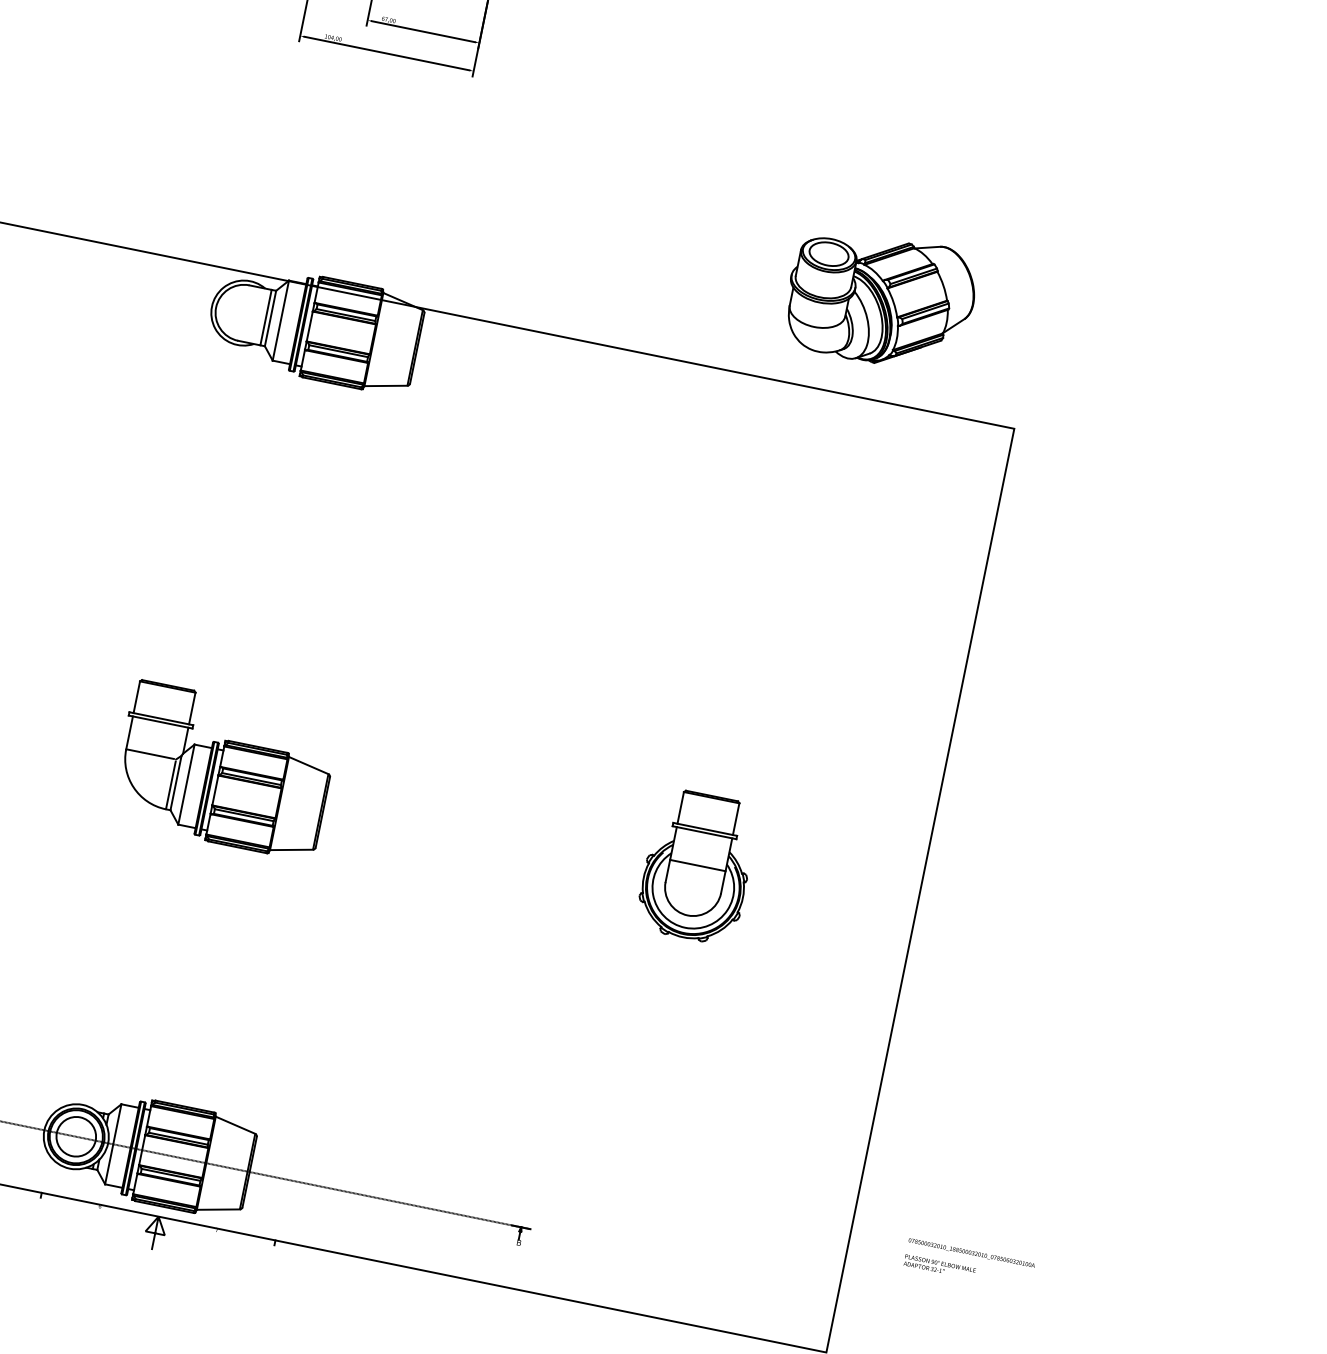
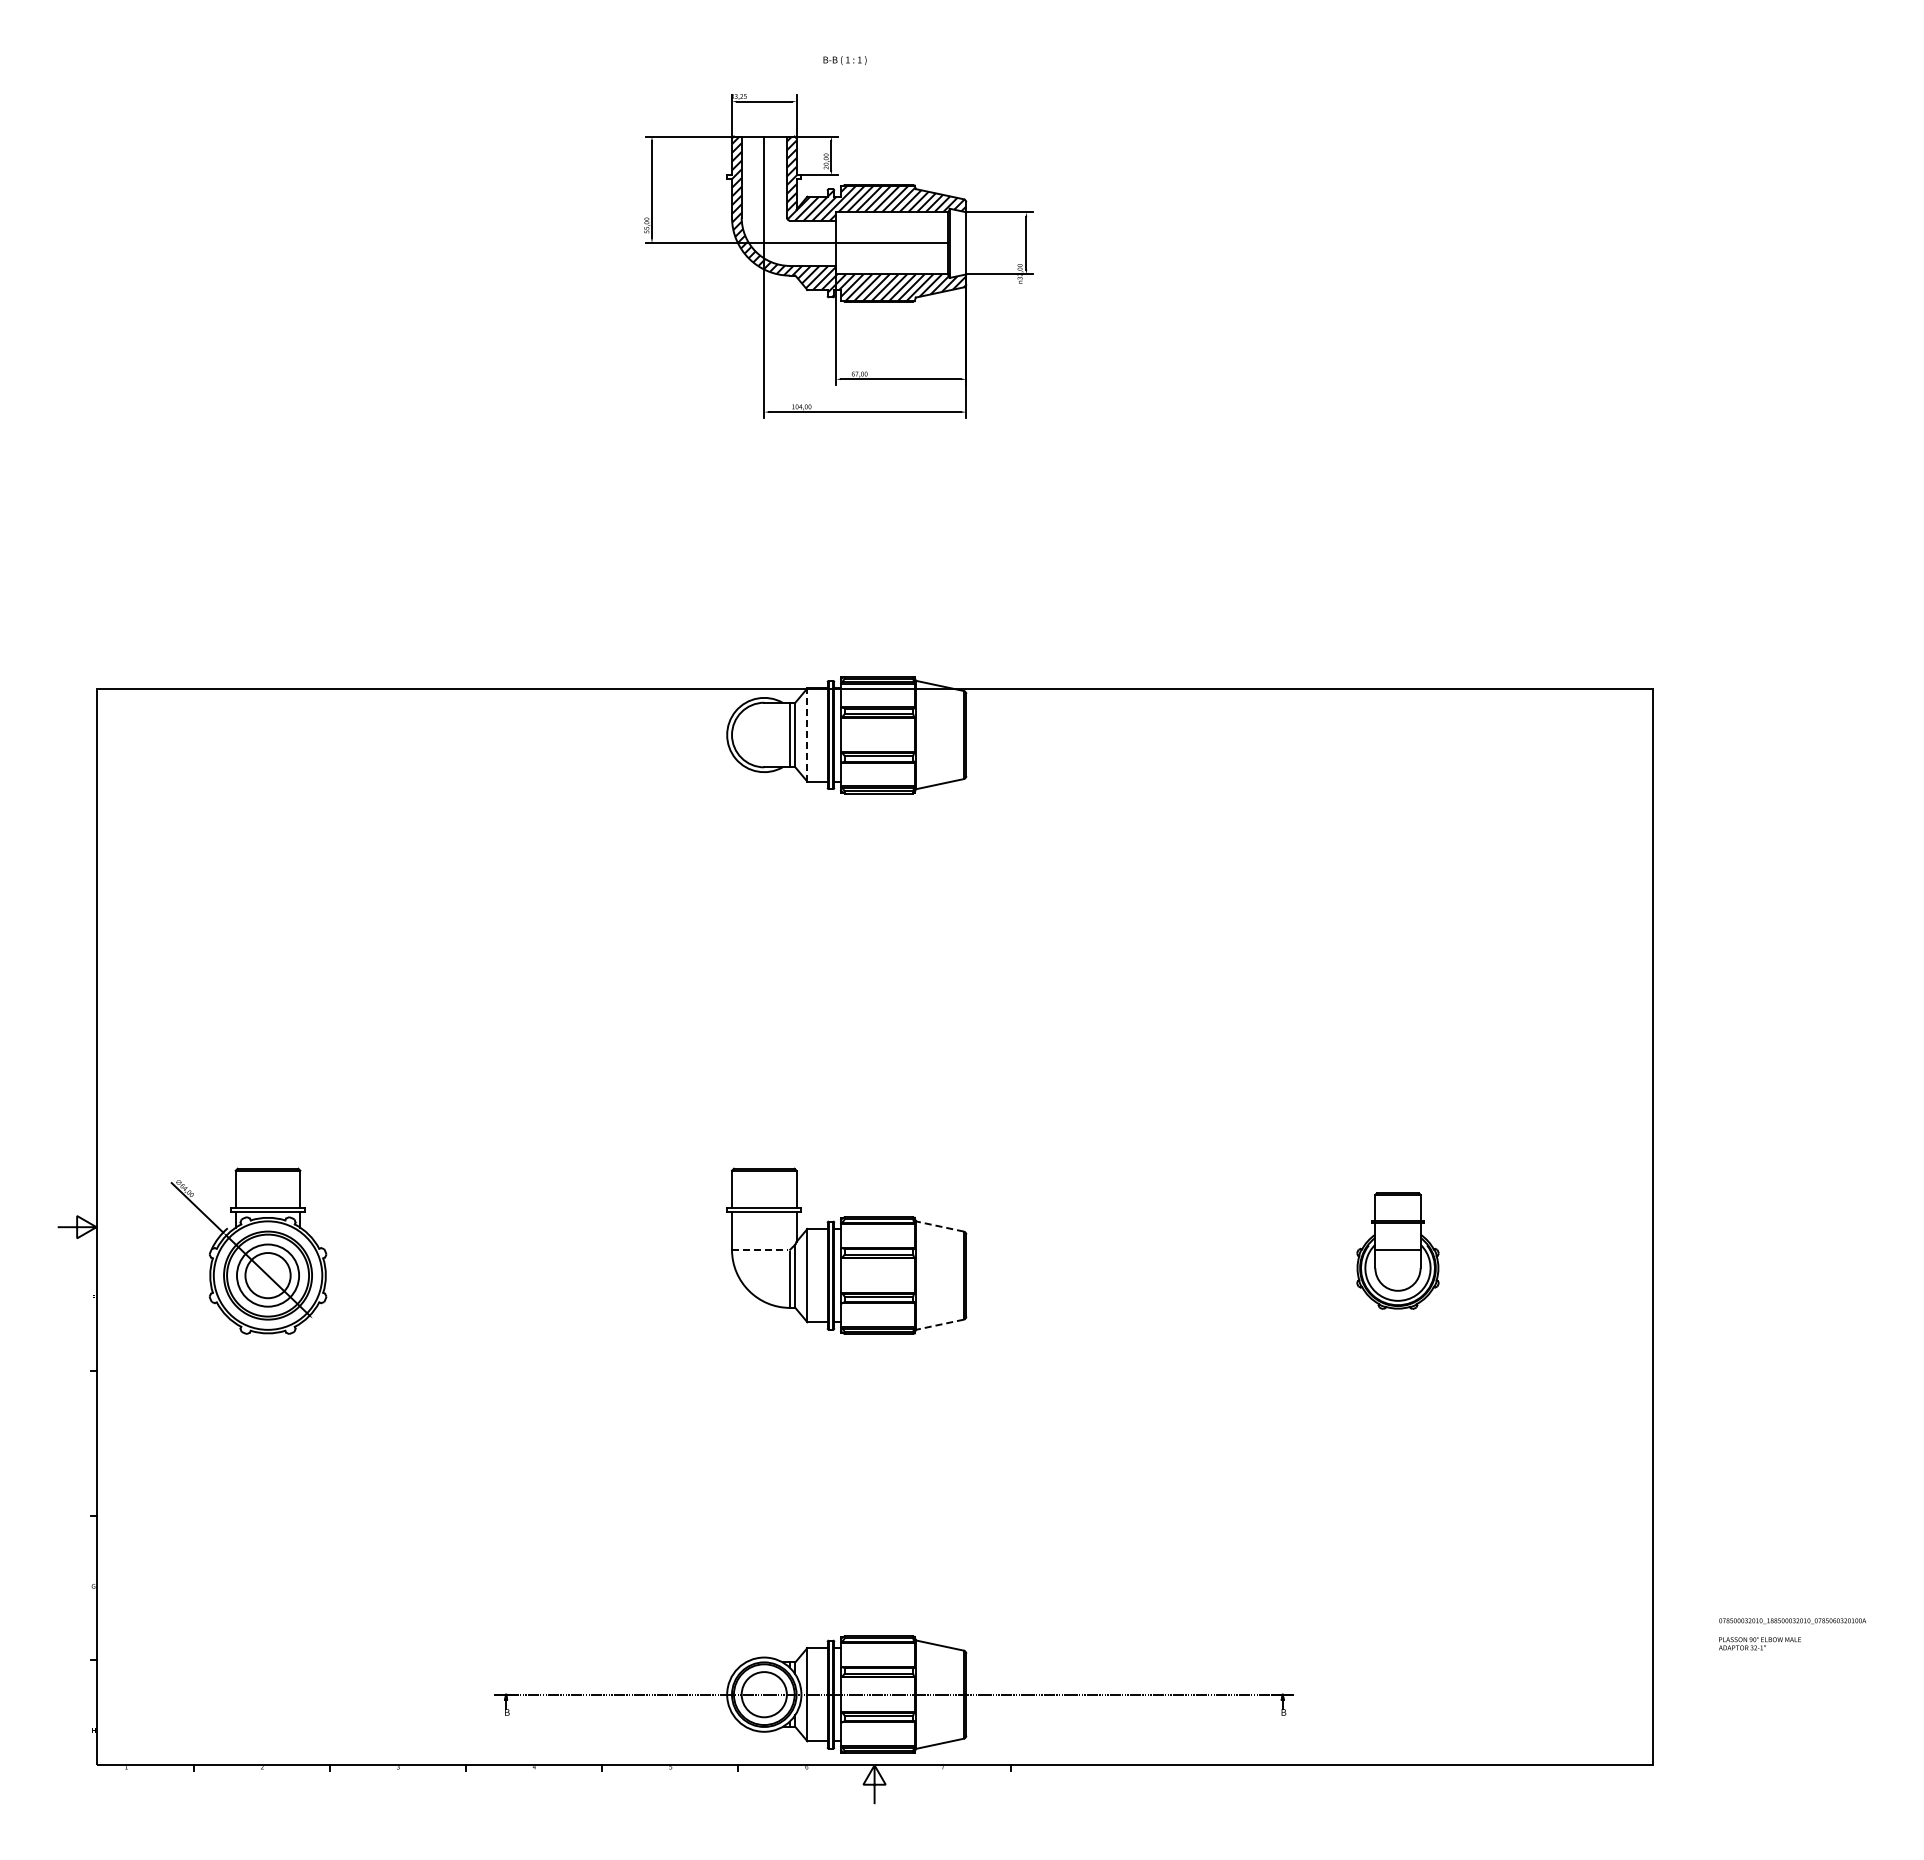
part: (880, 299) -> (1473, 574), removed
line: (280, 321) -> (807, 735), solid -> dashed
line: (149, 753) -> (759, 1249), solid -> dashed
line: (308, 765) -> (939, 1226), solid -> dashed
line: (291, 849) -> (939, 1324), solid -> dashed
part: (697, 866) -> (1397, 1250), size x0.7

